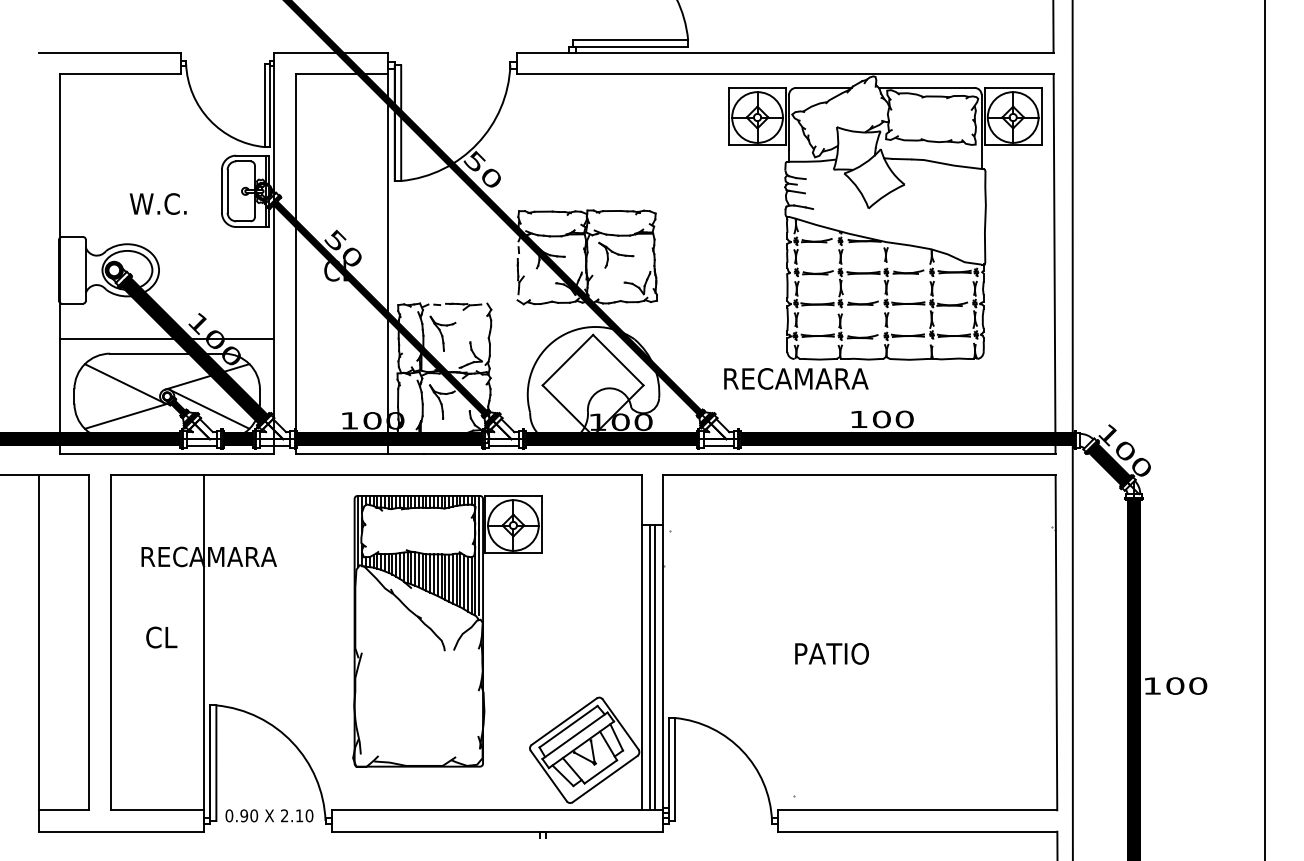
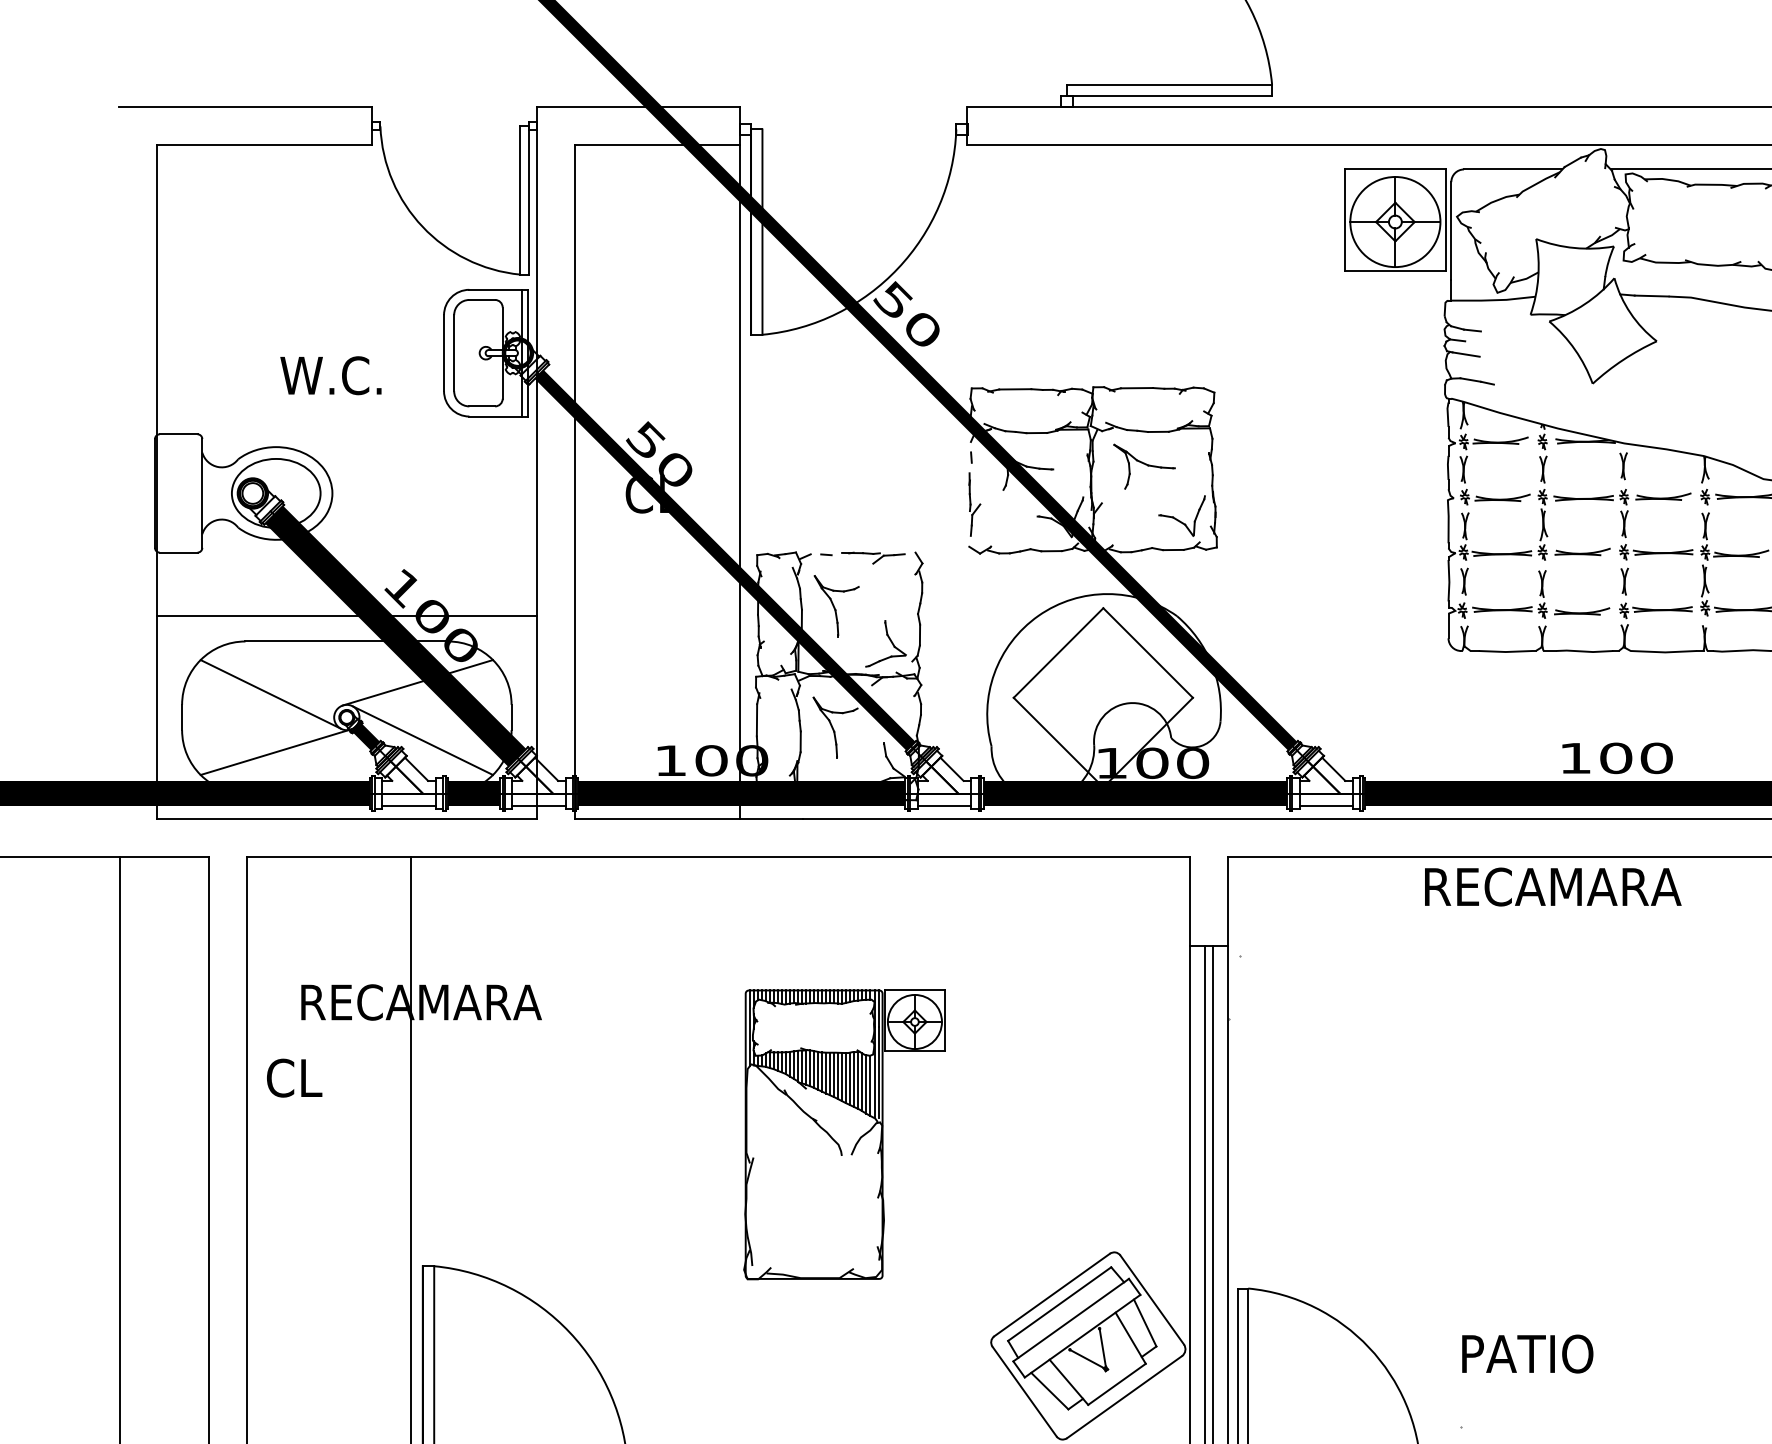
text: (796, 378) -> (1553, 886), moved
part: (447, 631) -> (844, 1134), size x0.6
text: (161, 637) -> (294, 1078), moved
text: (831, 653) -> (1526, 1353), moved

